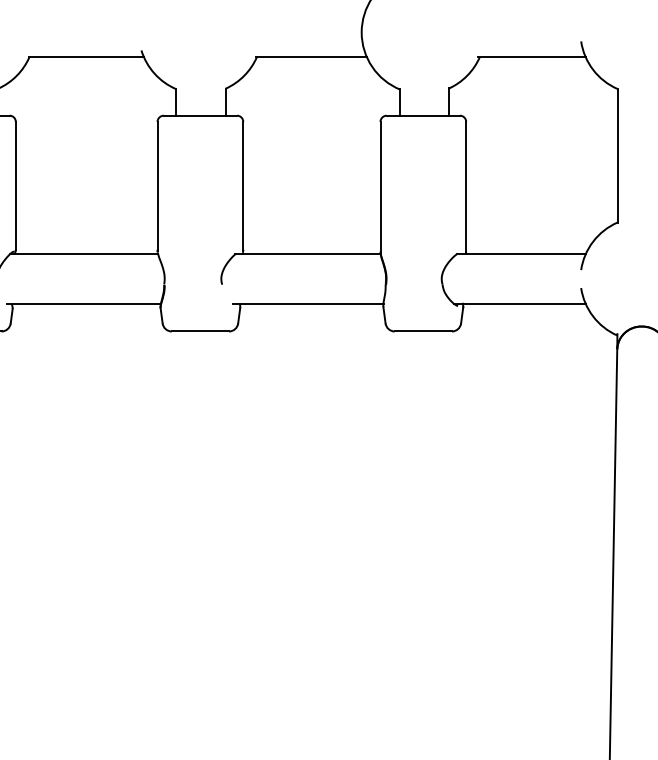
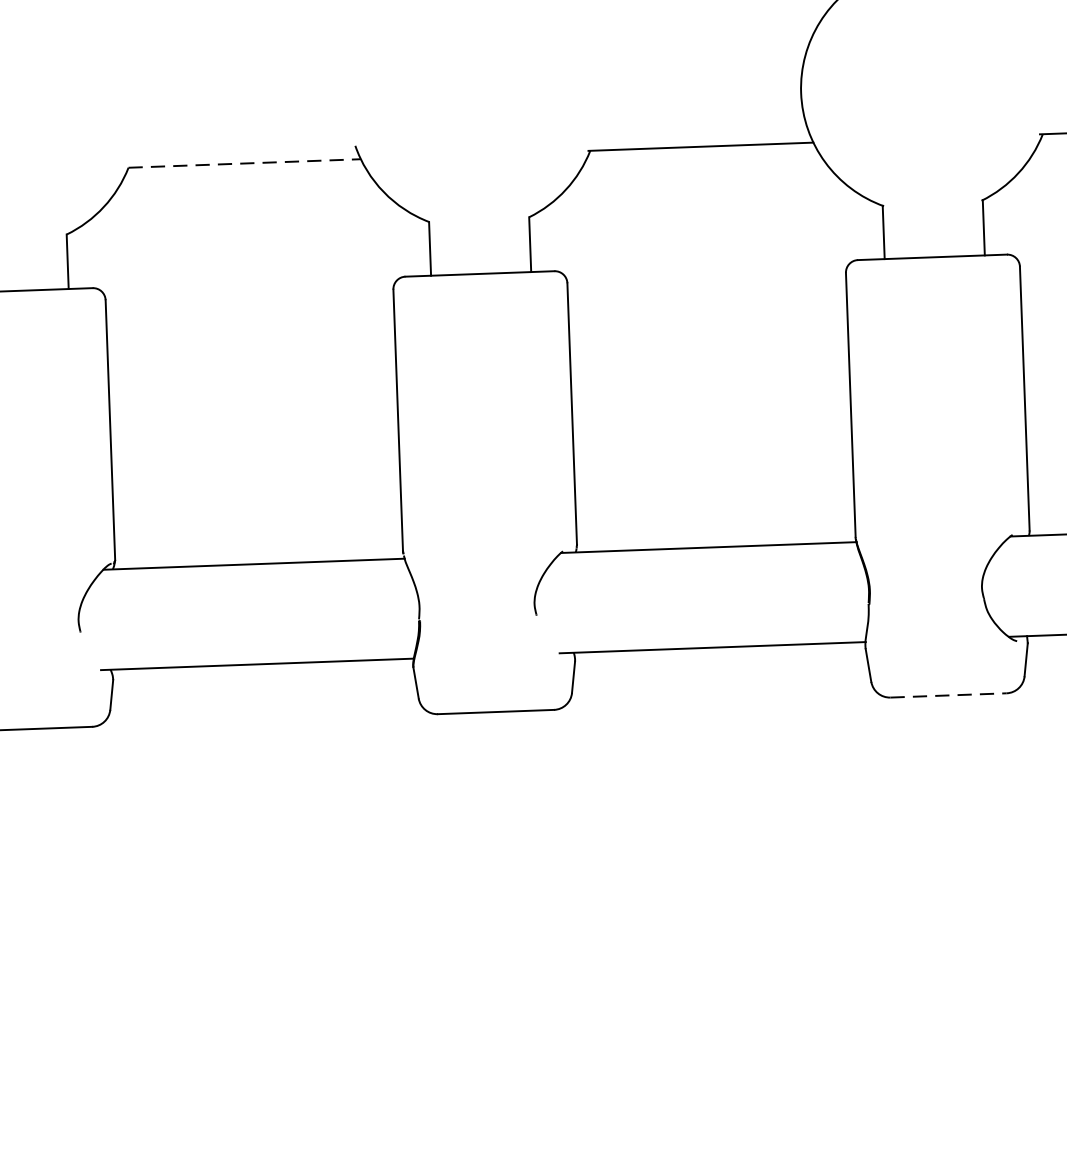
line: (87, 57) -> (246, 164), solid -> dashed
line: (423, 331) -> (948, 695), solid -> dashed

